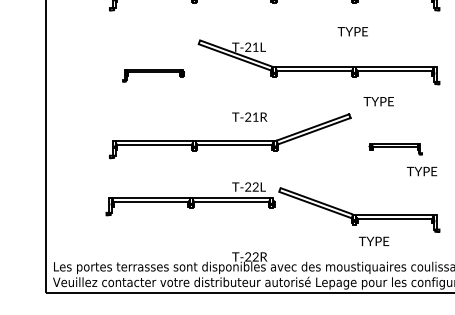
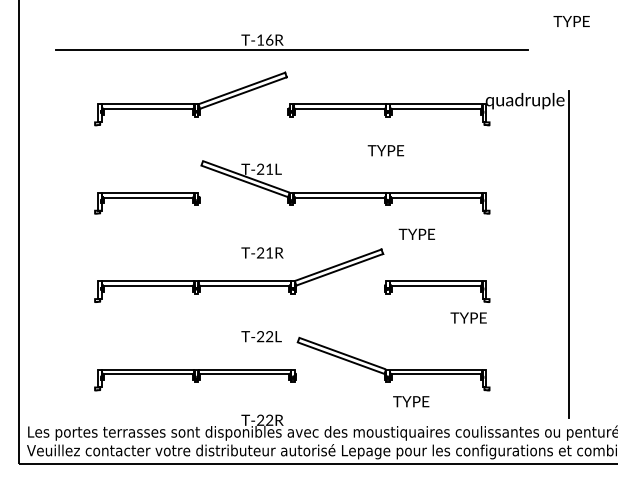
part: (153, 75) -> (147, 203), size x1.43
part: (395, 149) -> (437, 291), size x1.67
part: (190, 207) -> (195, 380), moved

